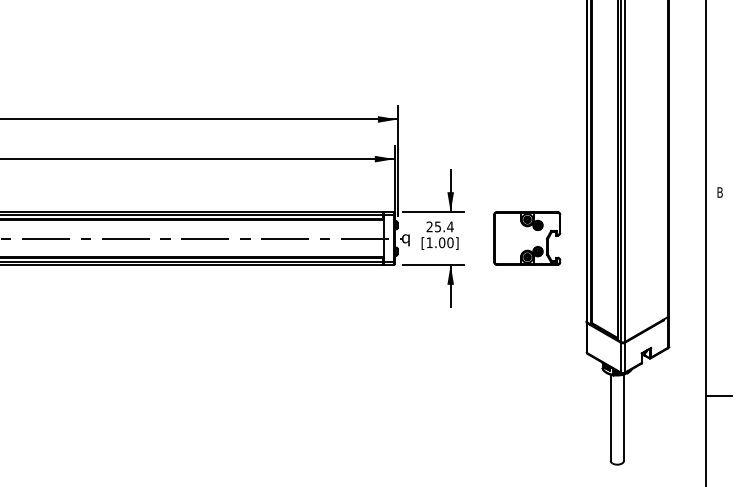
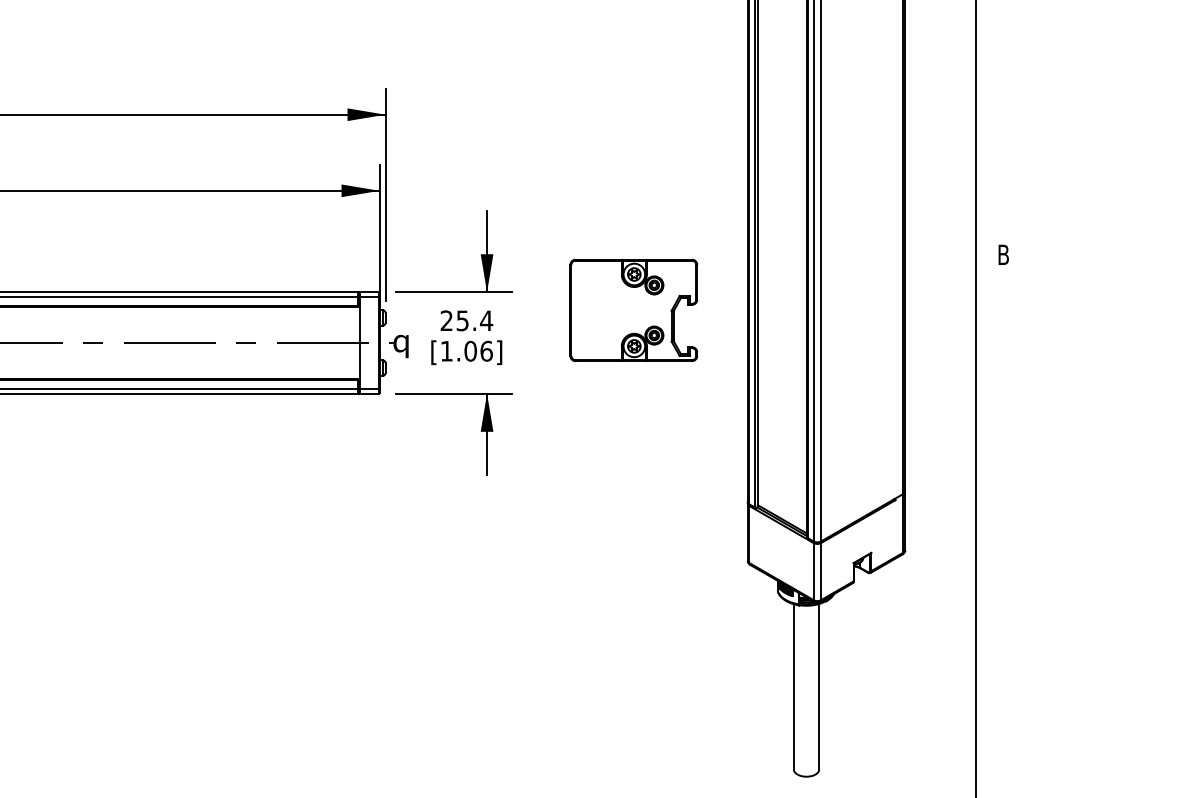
part: (527, 238) -> (634, 310), moved
text: (450, 242) -> (486, 350), [1.00] -> [1.06]
line: (718, 396) -> (1000, 645), removed

